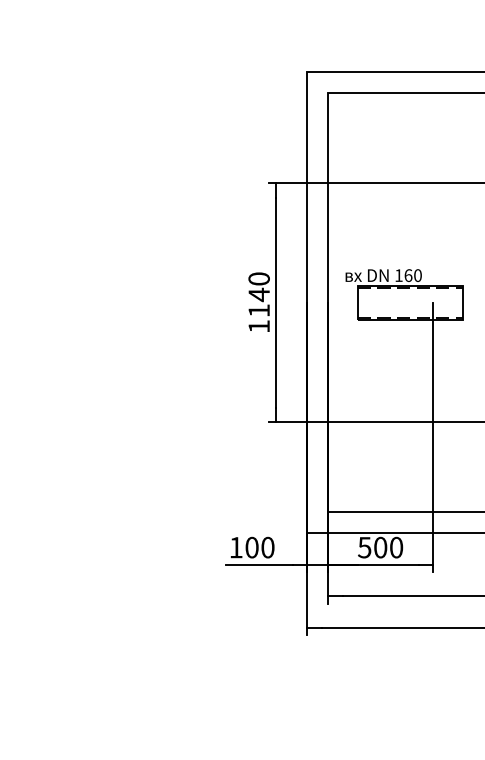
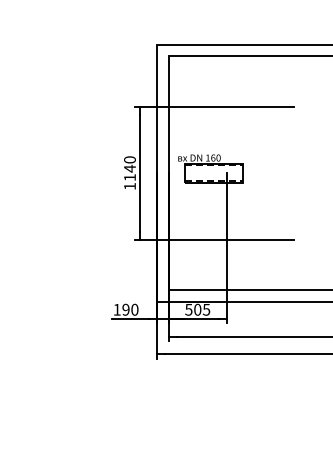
text: (251, 547) -> (125, 309), 100 -> 190
text: (396, 547) -> (206, 309), 500 -> 505

